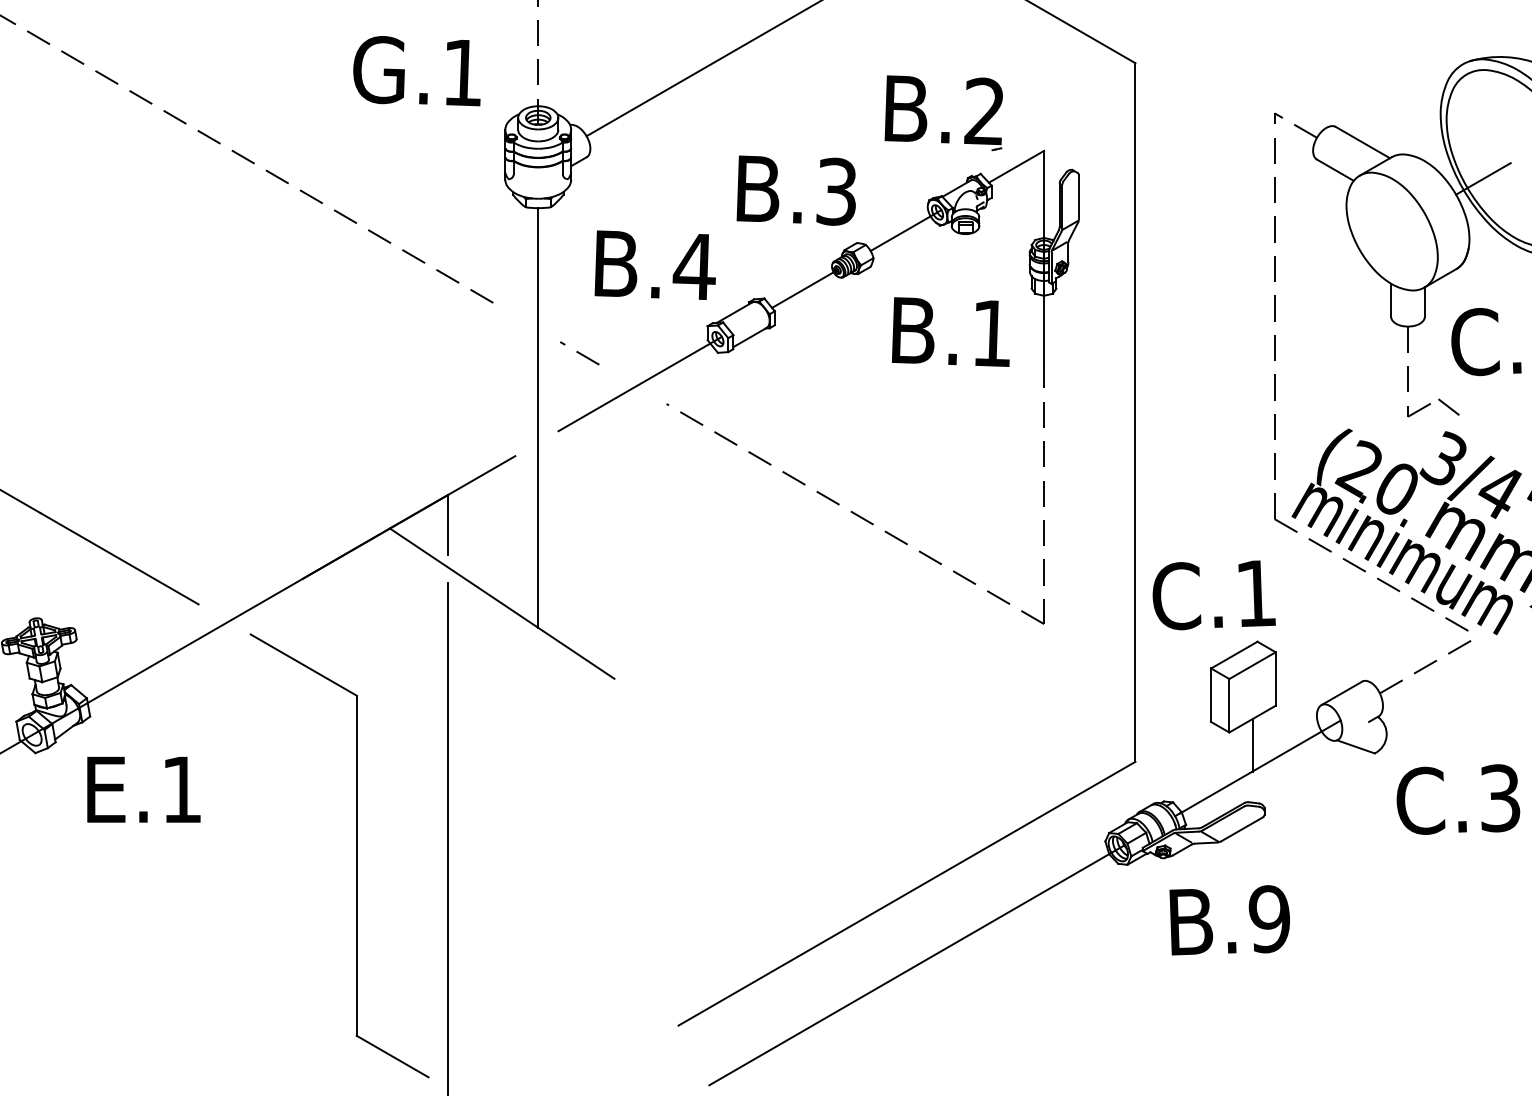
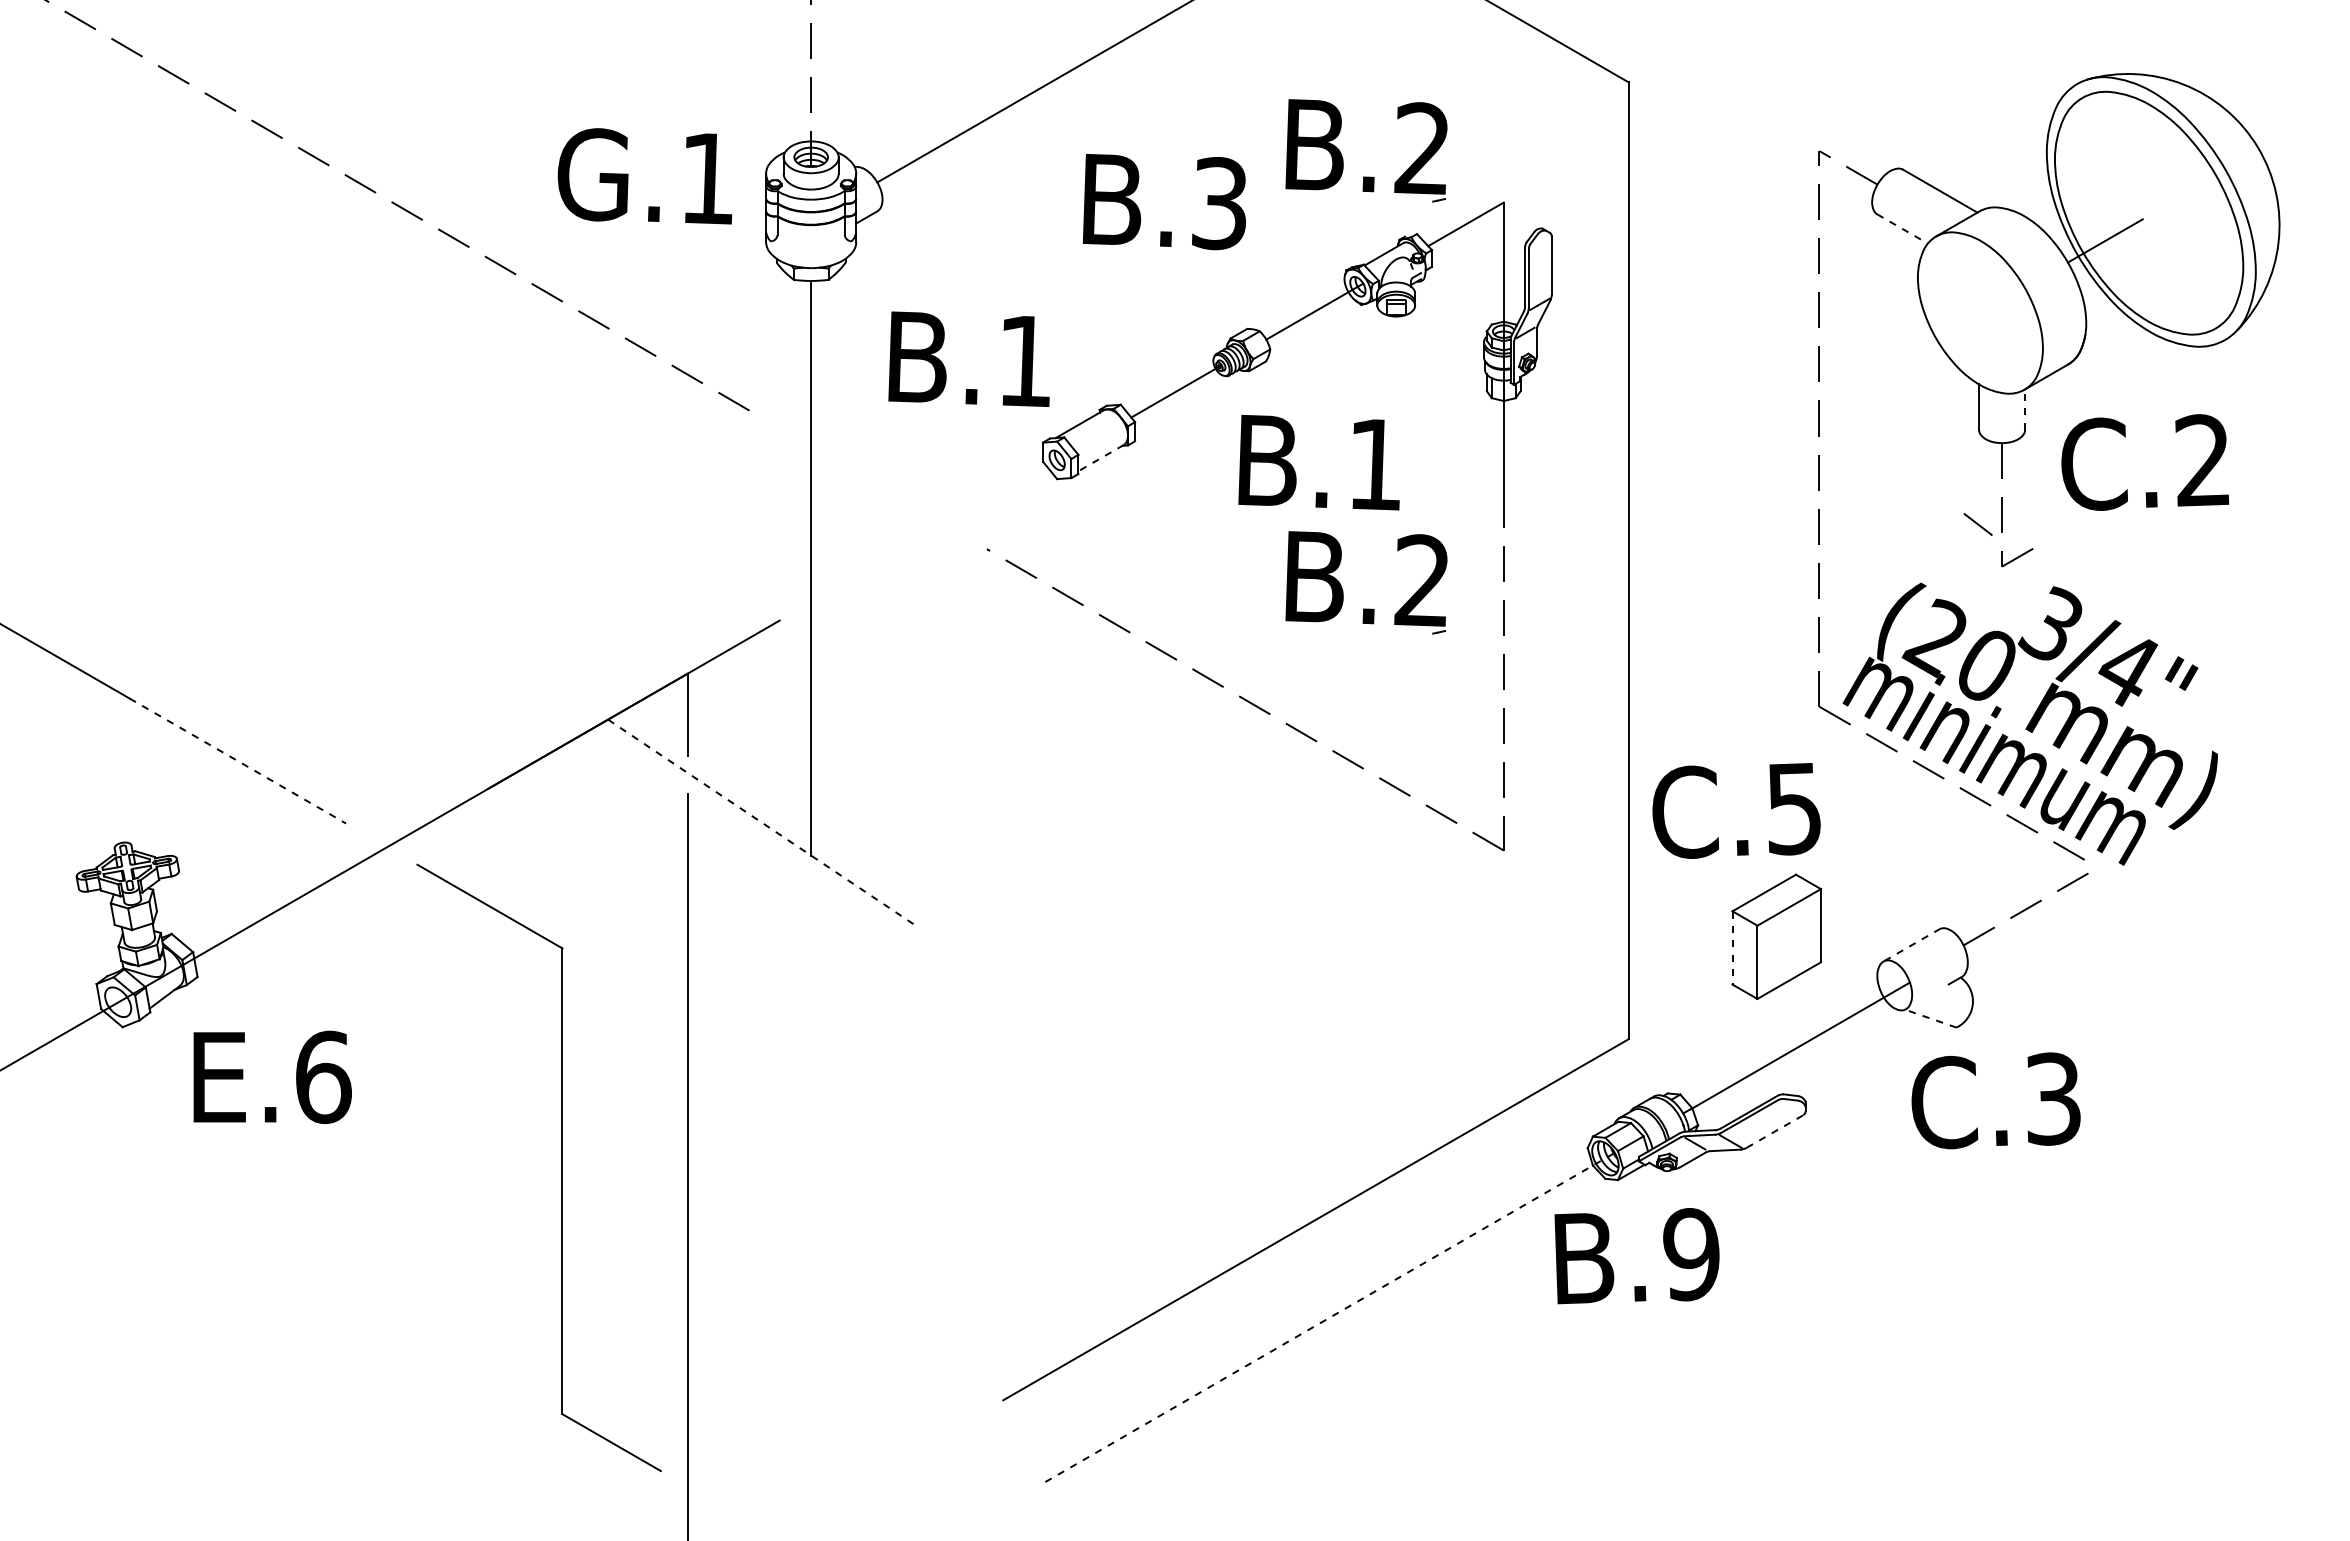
text: (416, 71) -> (644, 176), moved
line: (1335, 170) -> (1902, 229), solid -> dashed
text: (795, 191) -> (1163, 202), moved
text: (694, 266) -> (1024, 361), B.4 -> B.1
line: (1425, 302) -> (2025, 409), solid -> dashed
text: (950, 331) -> (1318, 462), moved
line: (749, 337) -> (1100, 458), solid -> dashed
line: (579, 353) -> (867, 479), removed
line: (640, 383) -> (950, 521), removed
line: (1448, 407) -> (1977, 524), moved
part: (927, 434) -> (1343, 590), added
line: (119, 559) -> (237, 761), solid -> dashed
text: (1256, 594) -> (1794, 809), C.1 -> C.5
line: (501, 603) -> (761, 822), solid -> dashed
line: (1342, 692) -> (1912, 944), solid -> dashed
line: (1211, 694) -> (1732, 947), solid -> dashed
line: (1252, 745) -> (1789, 1016), removed
line: (1355, 746) -> (1930, 1018), solid -> dashed
text: (182, 789) -> (323, 1077), E.1 -> E.6
text: (1457, 799) -> (1995, 1100), moved
line: (1242, 829) -> (1775, 1131), solid -> dashed
text: (1229, 920) -> (1636, 1256), moved
line: (916, 965) -> (1329, 1317), solid -> dashed

